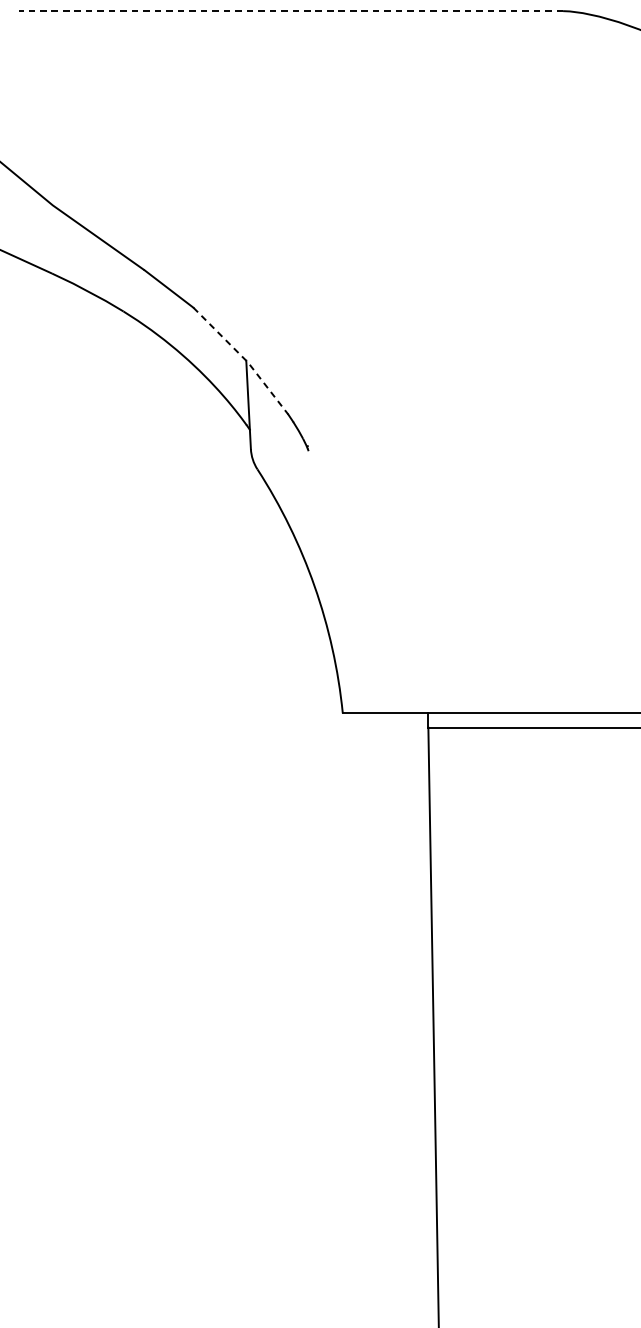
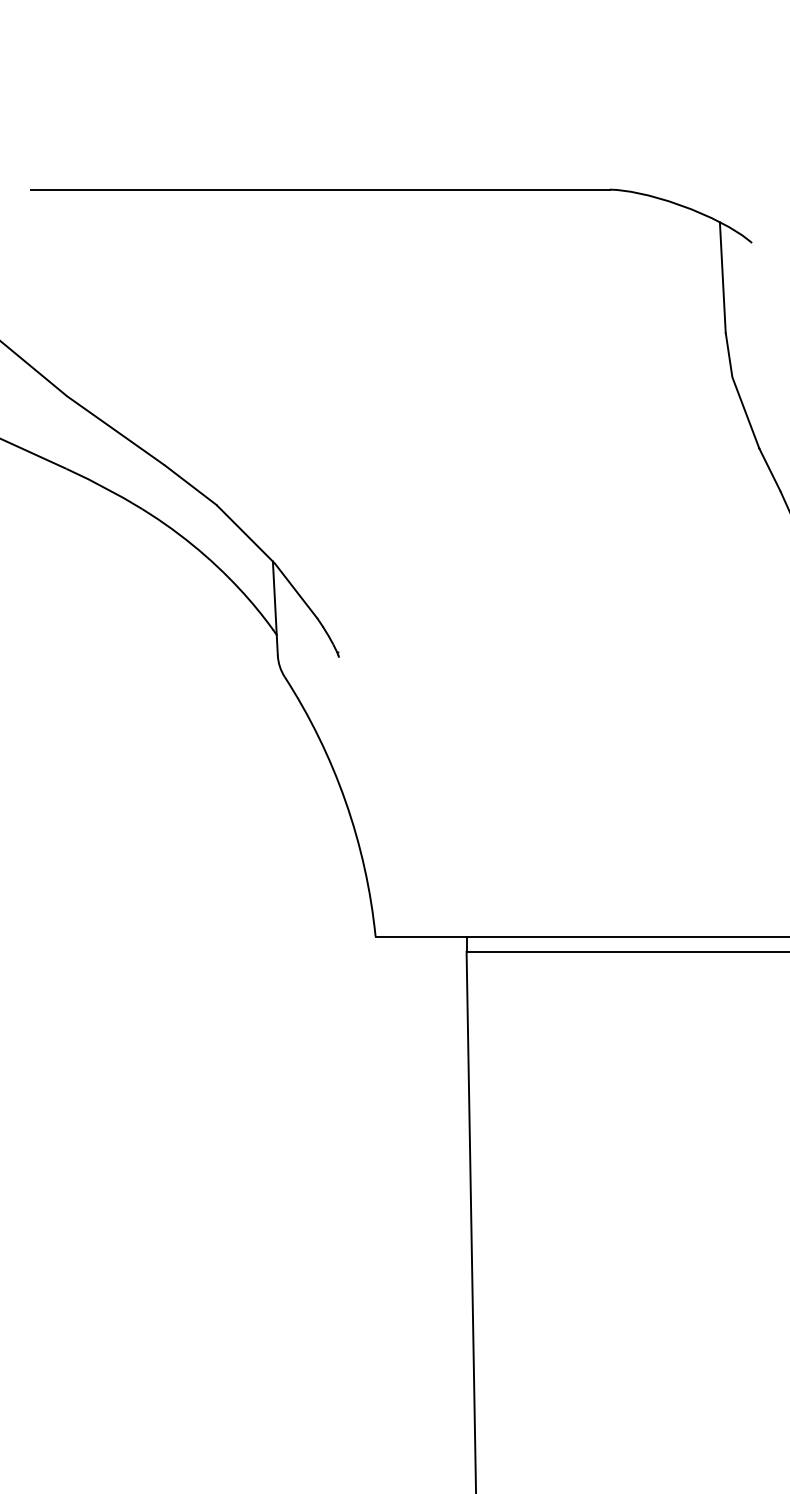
line: (291, 10) -> (320, 189), dashed -> solid
line: (244, 358) -> (270, 559), dashed -> solid

